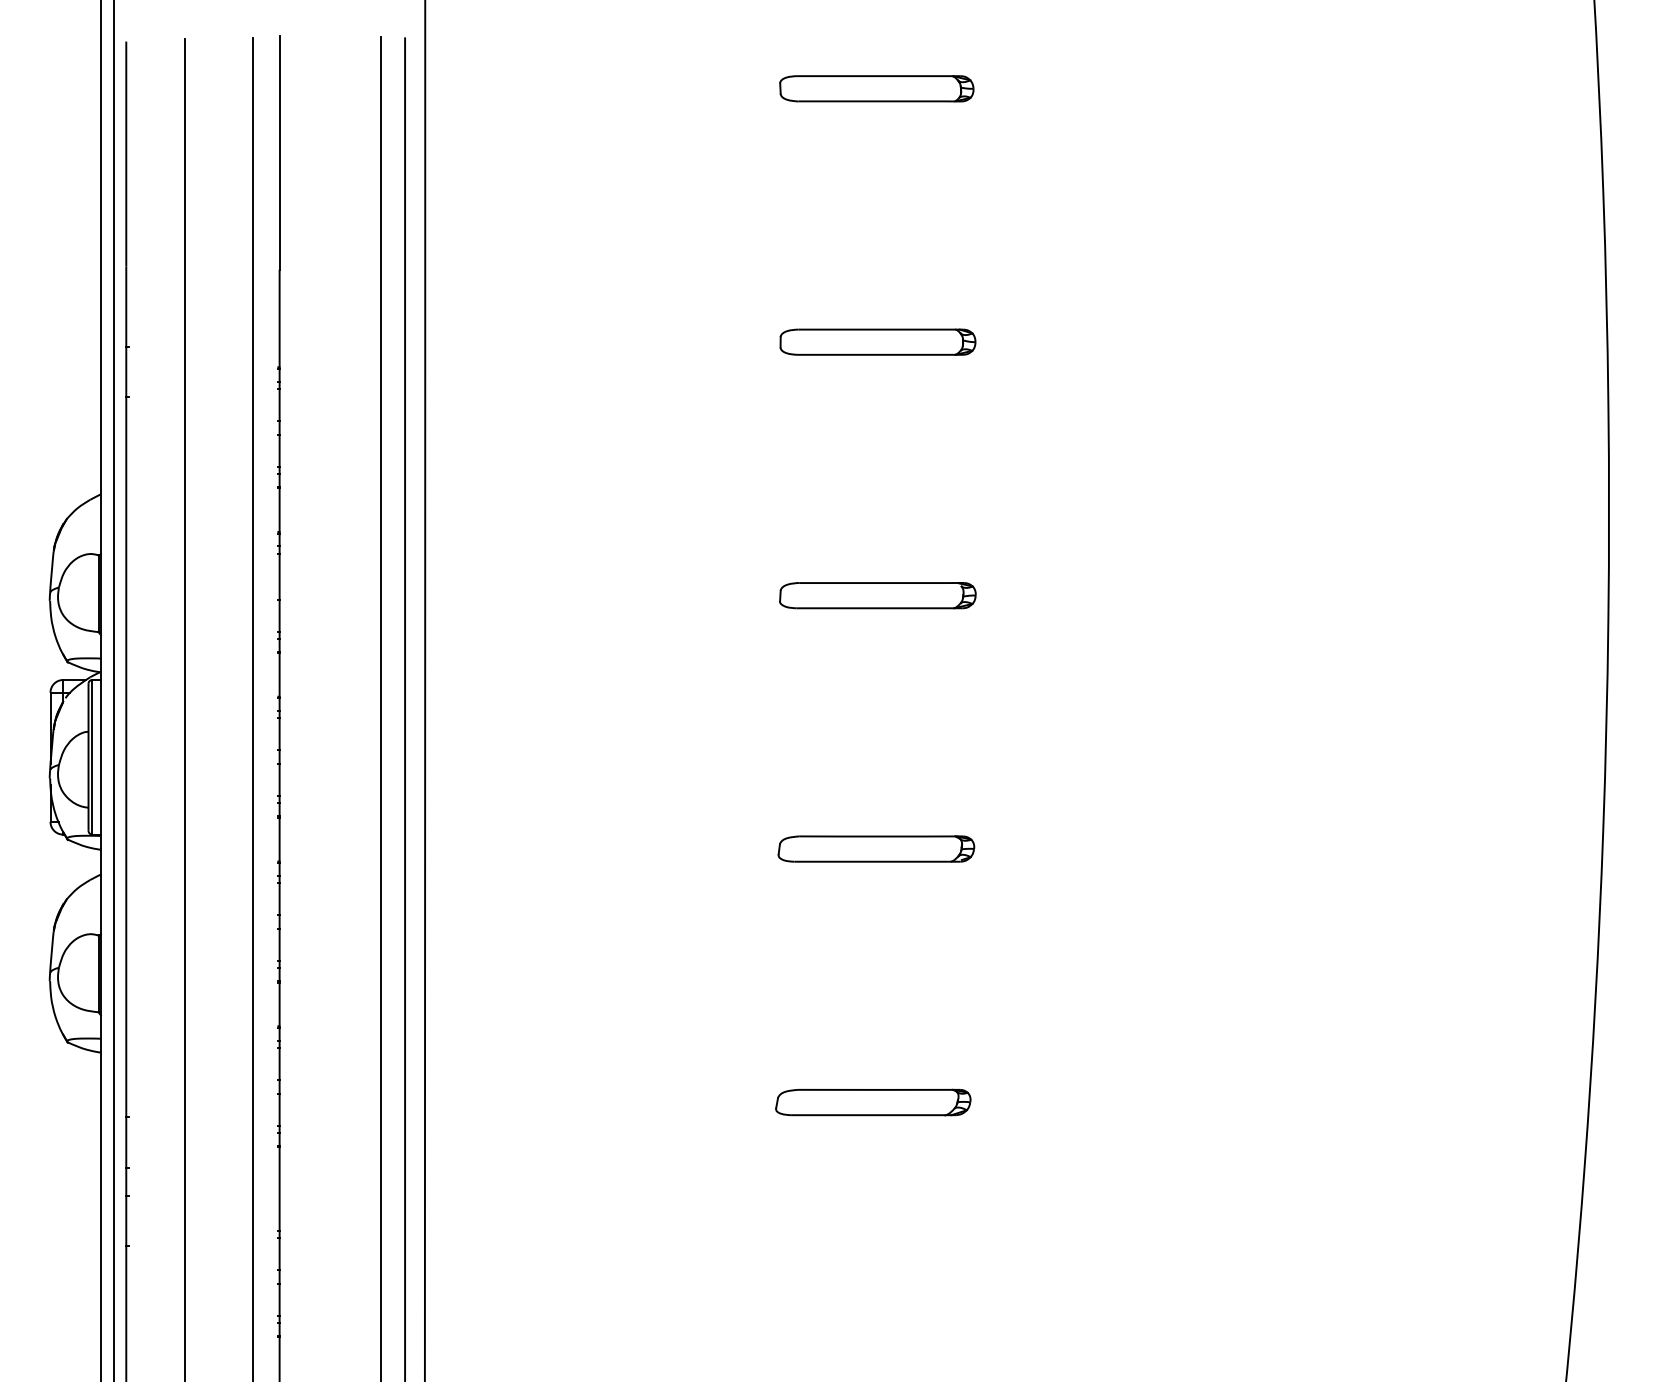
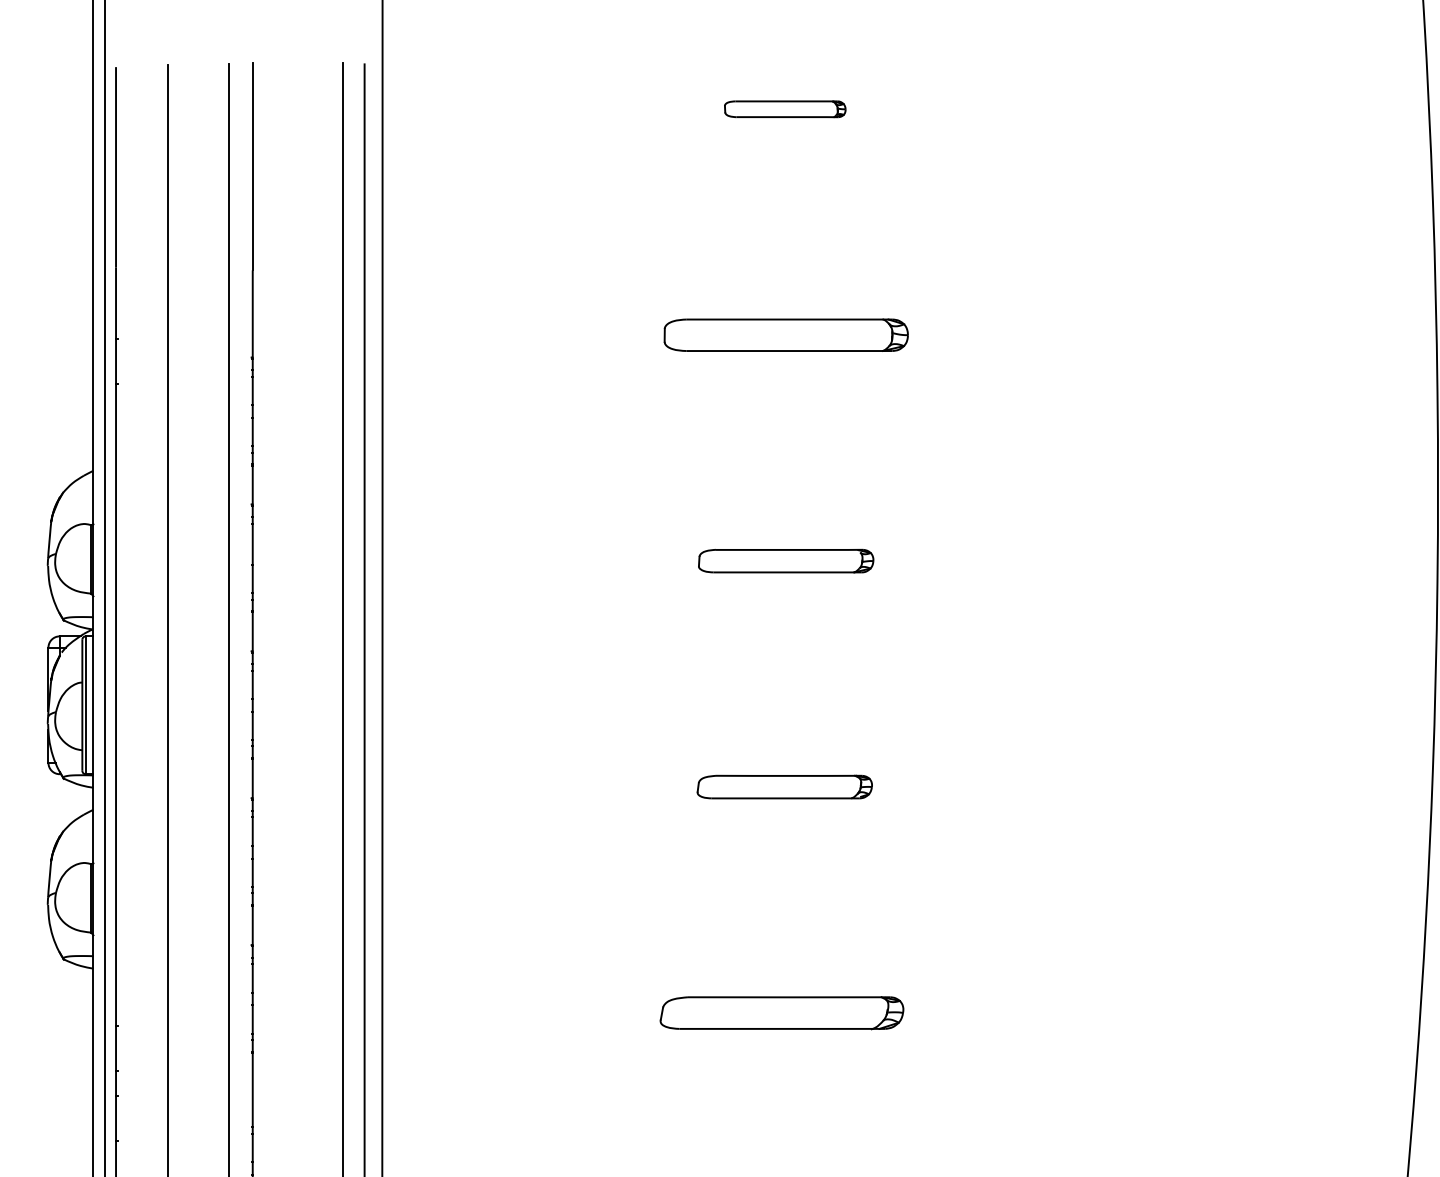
part: (876, 88) -> (784, 108), size x0.7
part: (877, 341) -> (785, 334), size x1.4
part: (873, 1102) -> (782, 1013), size x1.4

